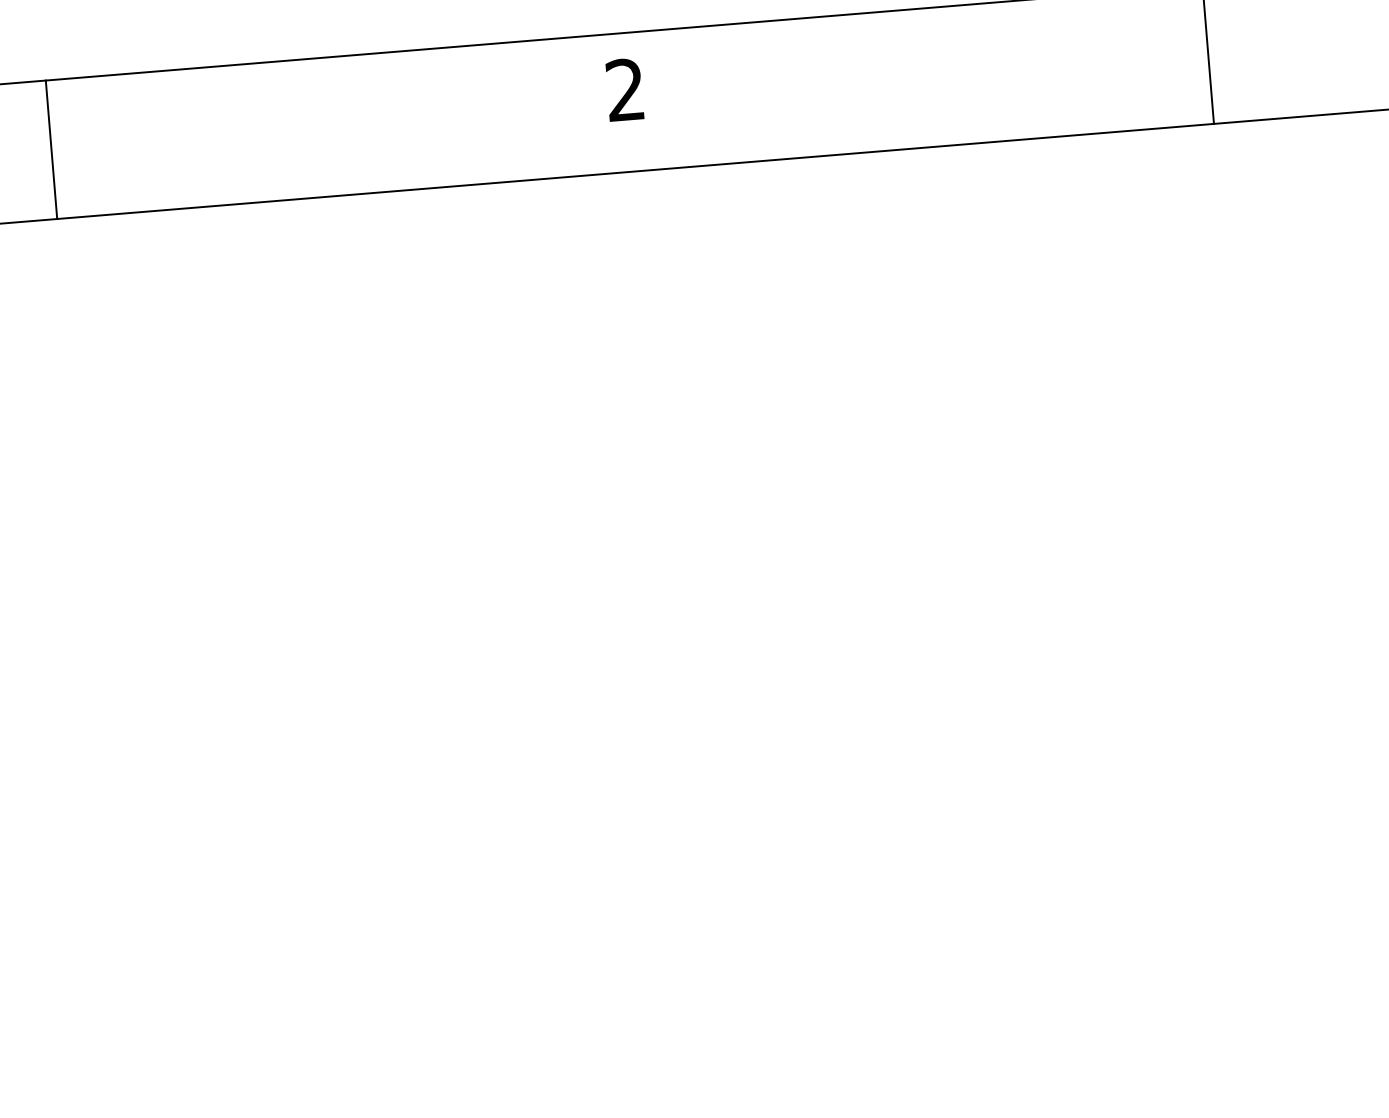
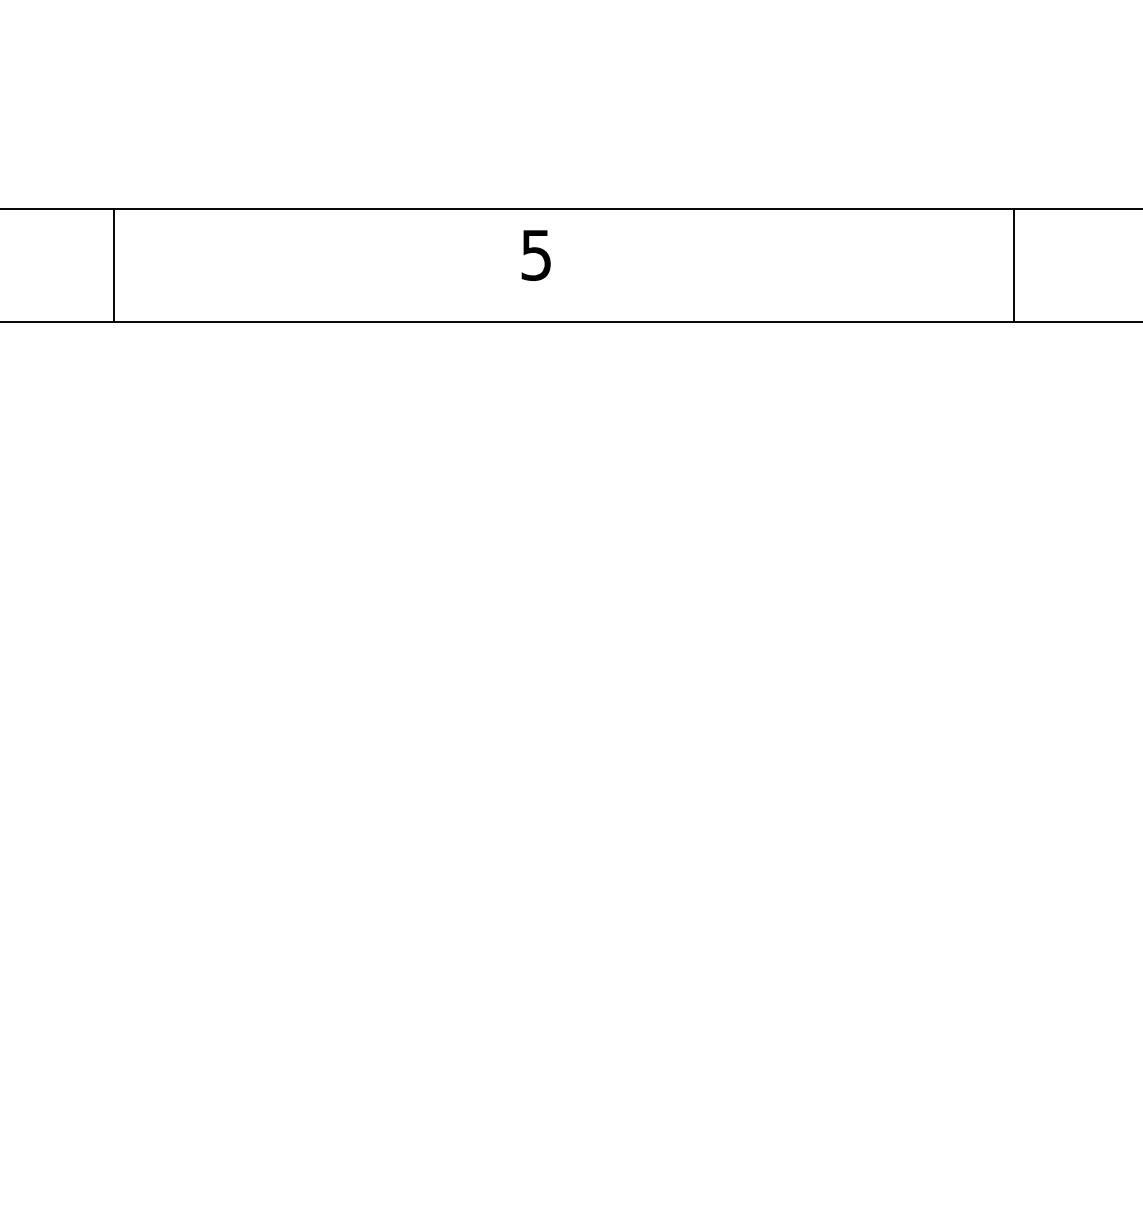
text: (624, 90) -> (535, 255), 2 -> 5
line: (51, 149) -> (113, 265), moved

